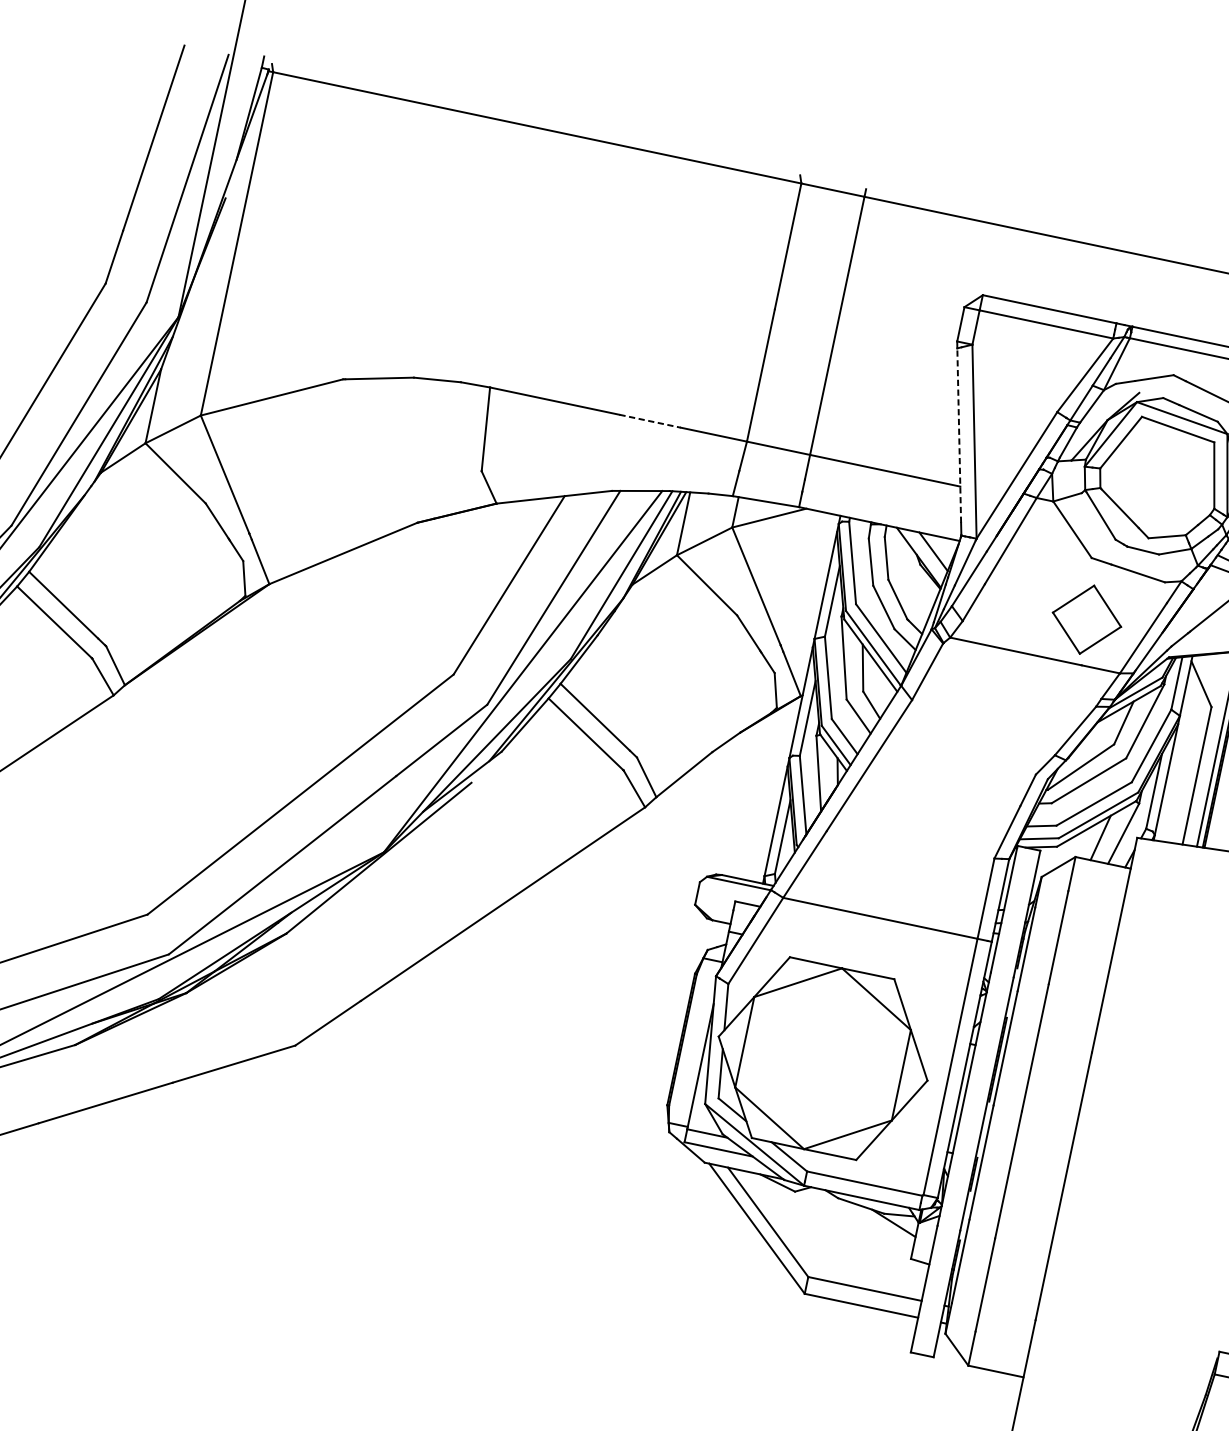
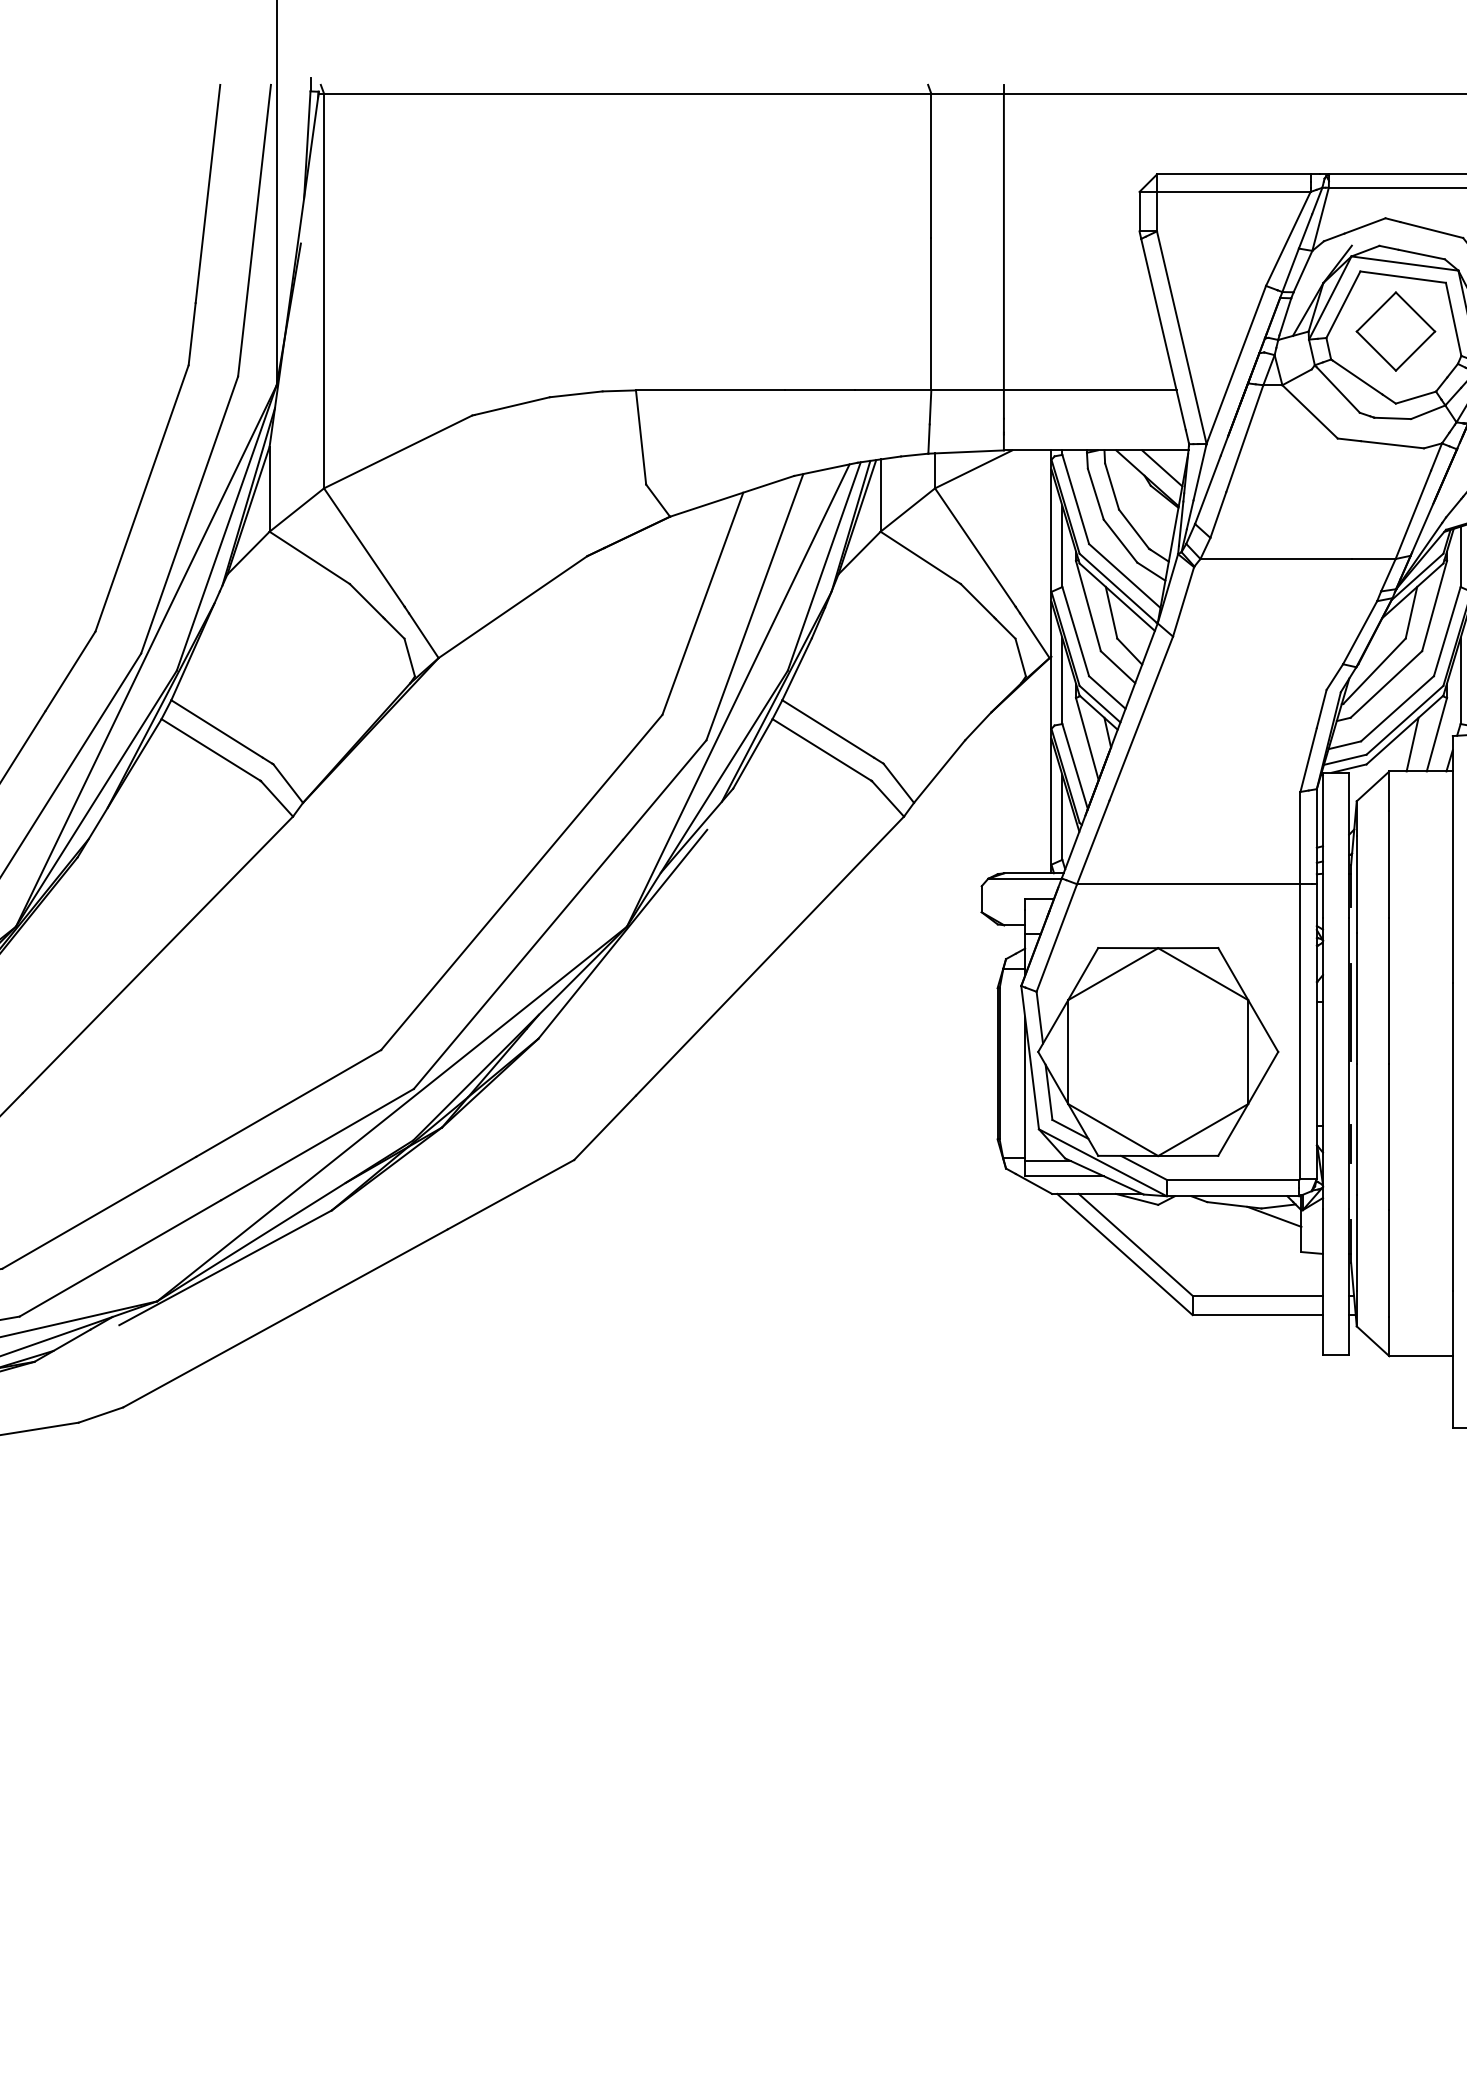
line: (650, 421) -> (820, 390), dashed -> solid
line: (959, 435) -> (1163, 334), dashed -> solid
part: (1086, 619) -> (1395, 331), moved

